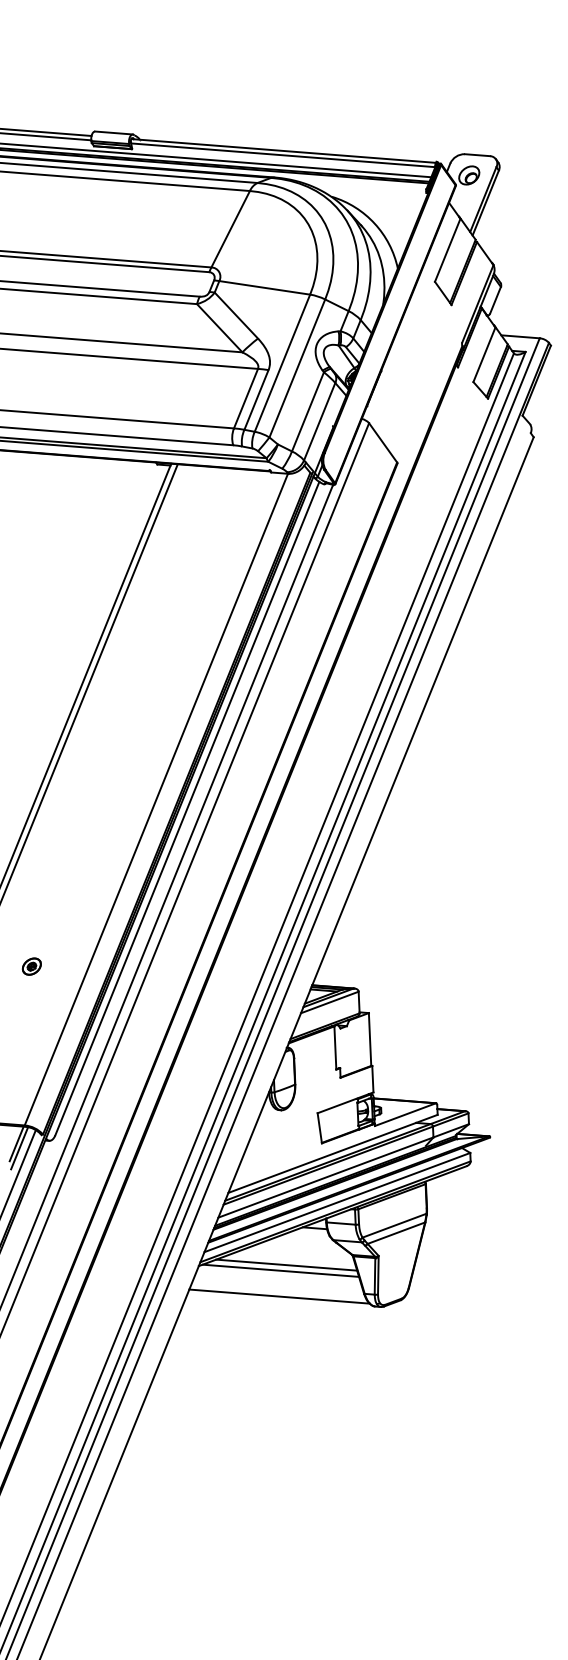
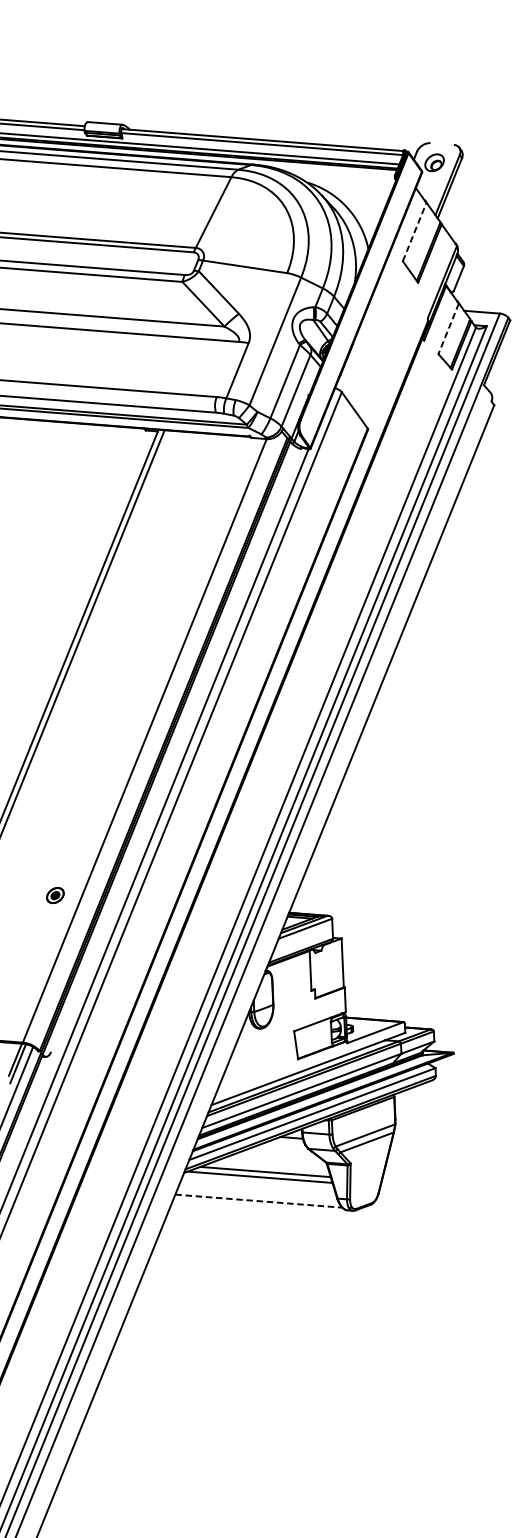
line: (477, 155) -> (442, 144), removed
line: (447, 250) -> (414, 232), solid -> dashed
line: (484, 355) -> (448, 329), solid -> dashed
line: (282, 362) -> (261, 336), removed
line: (246, 398) -> (228, 369), removed
line: (187, 808) -> (173, 749), removed
part: (31, 966) -> (55, 895), moved
line: (279, 1296) -> (258, 1201), solid -> dashed

